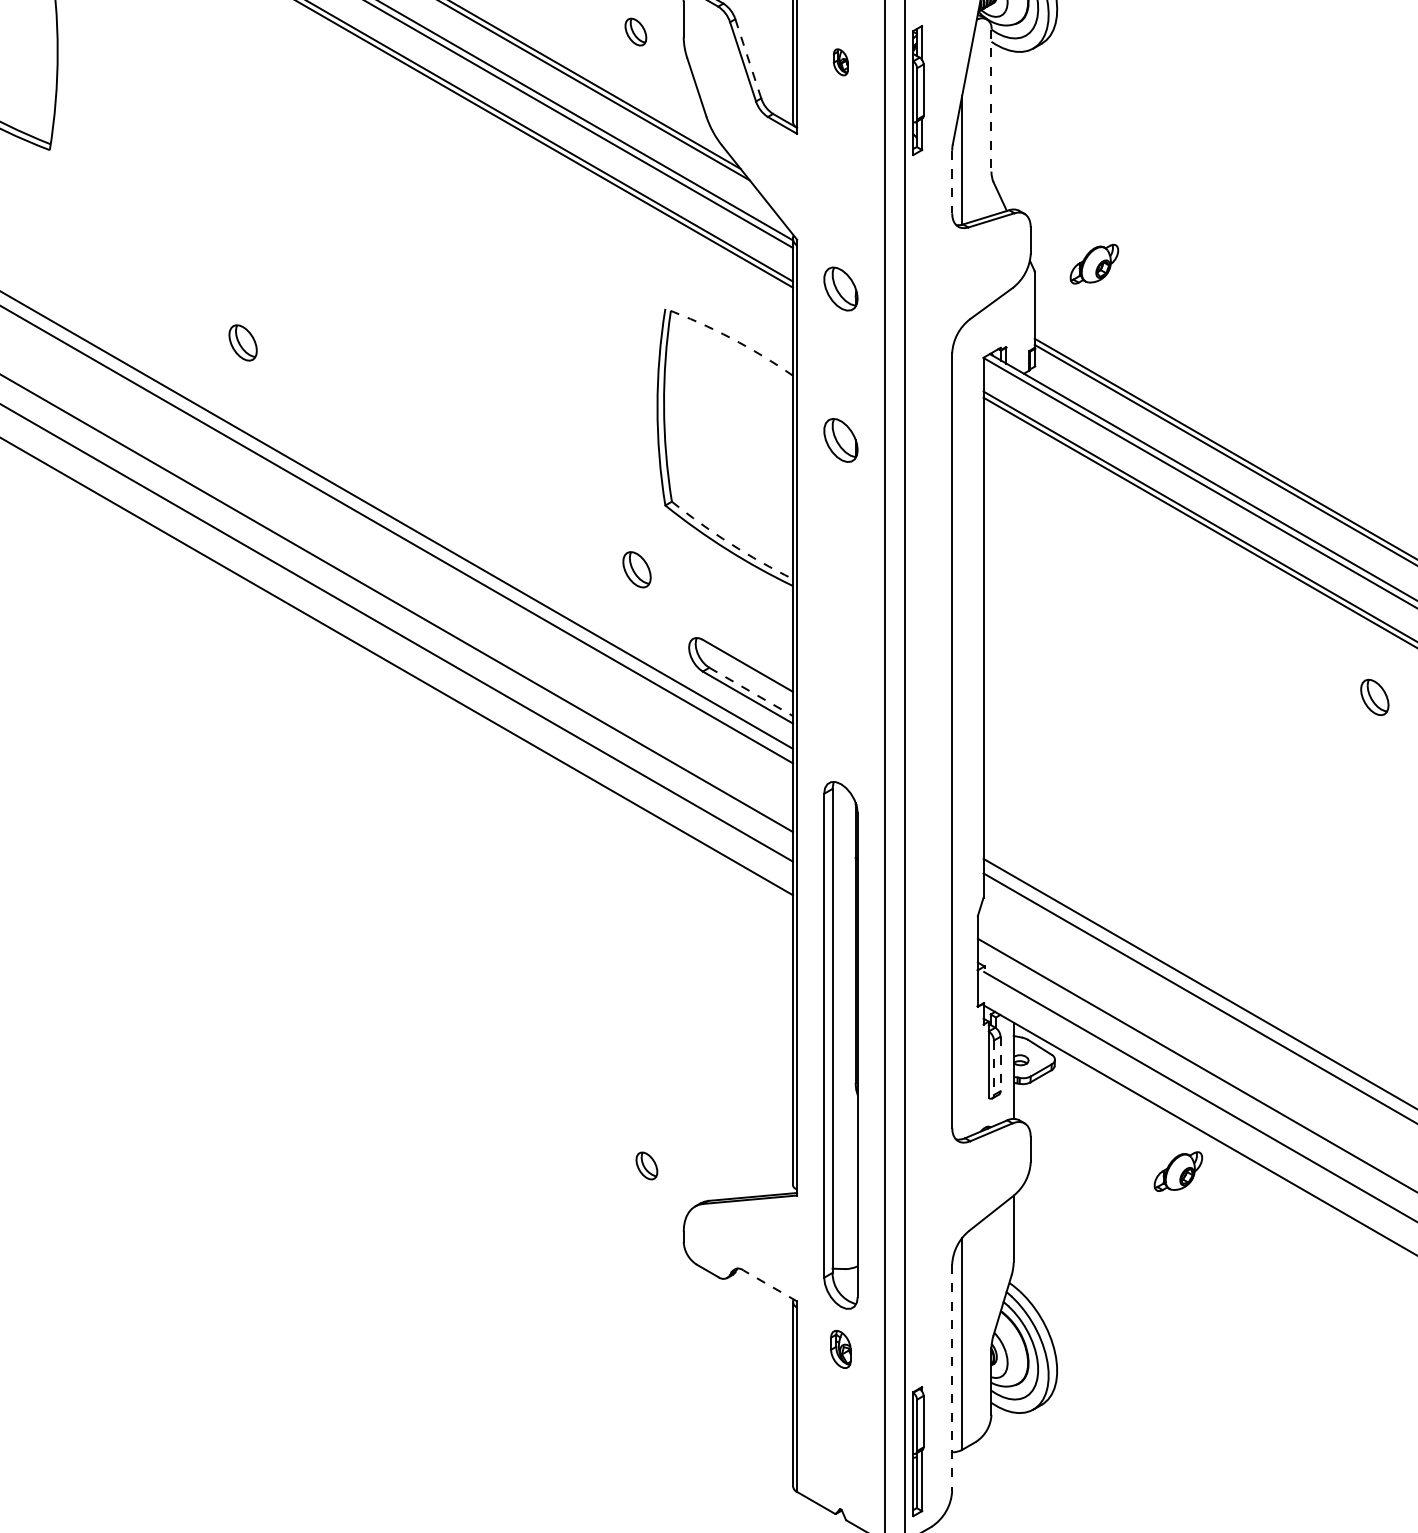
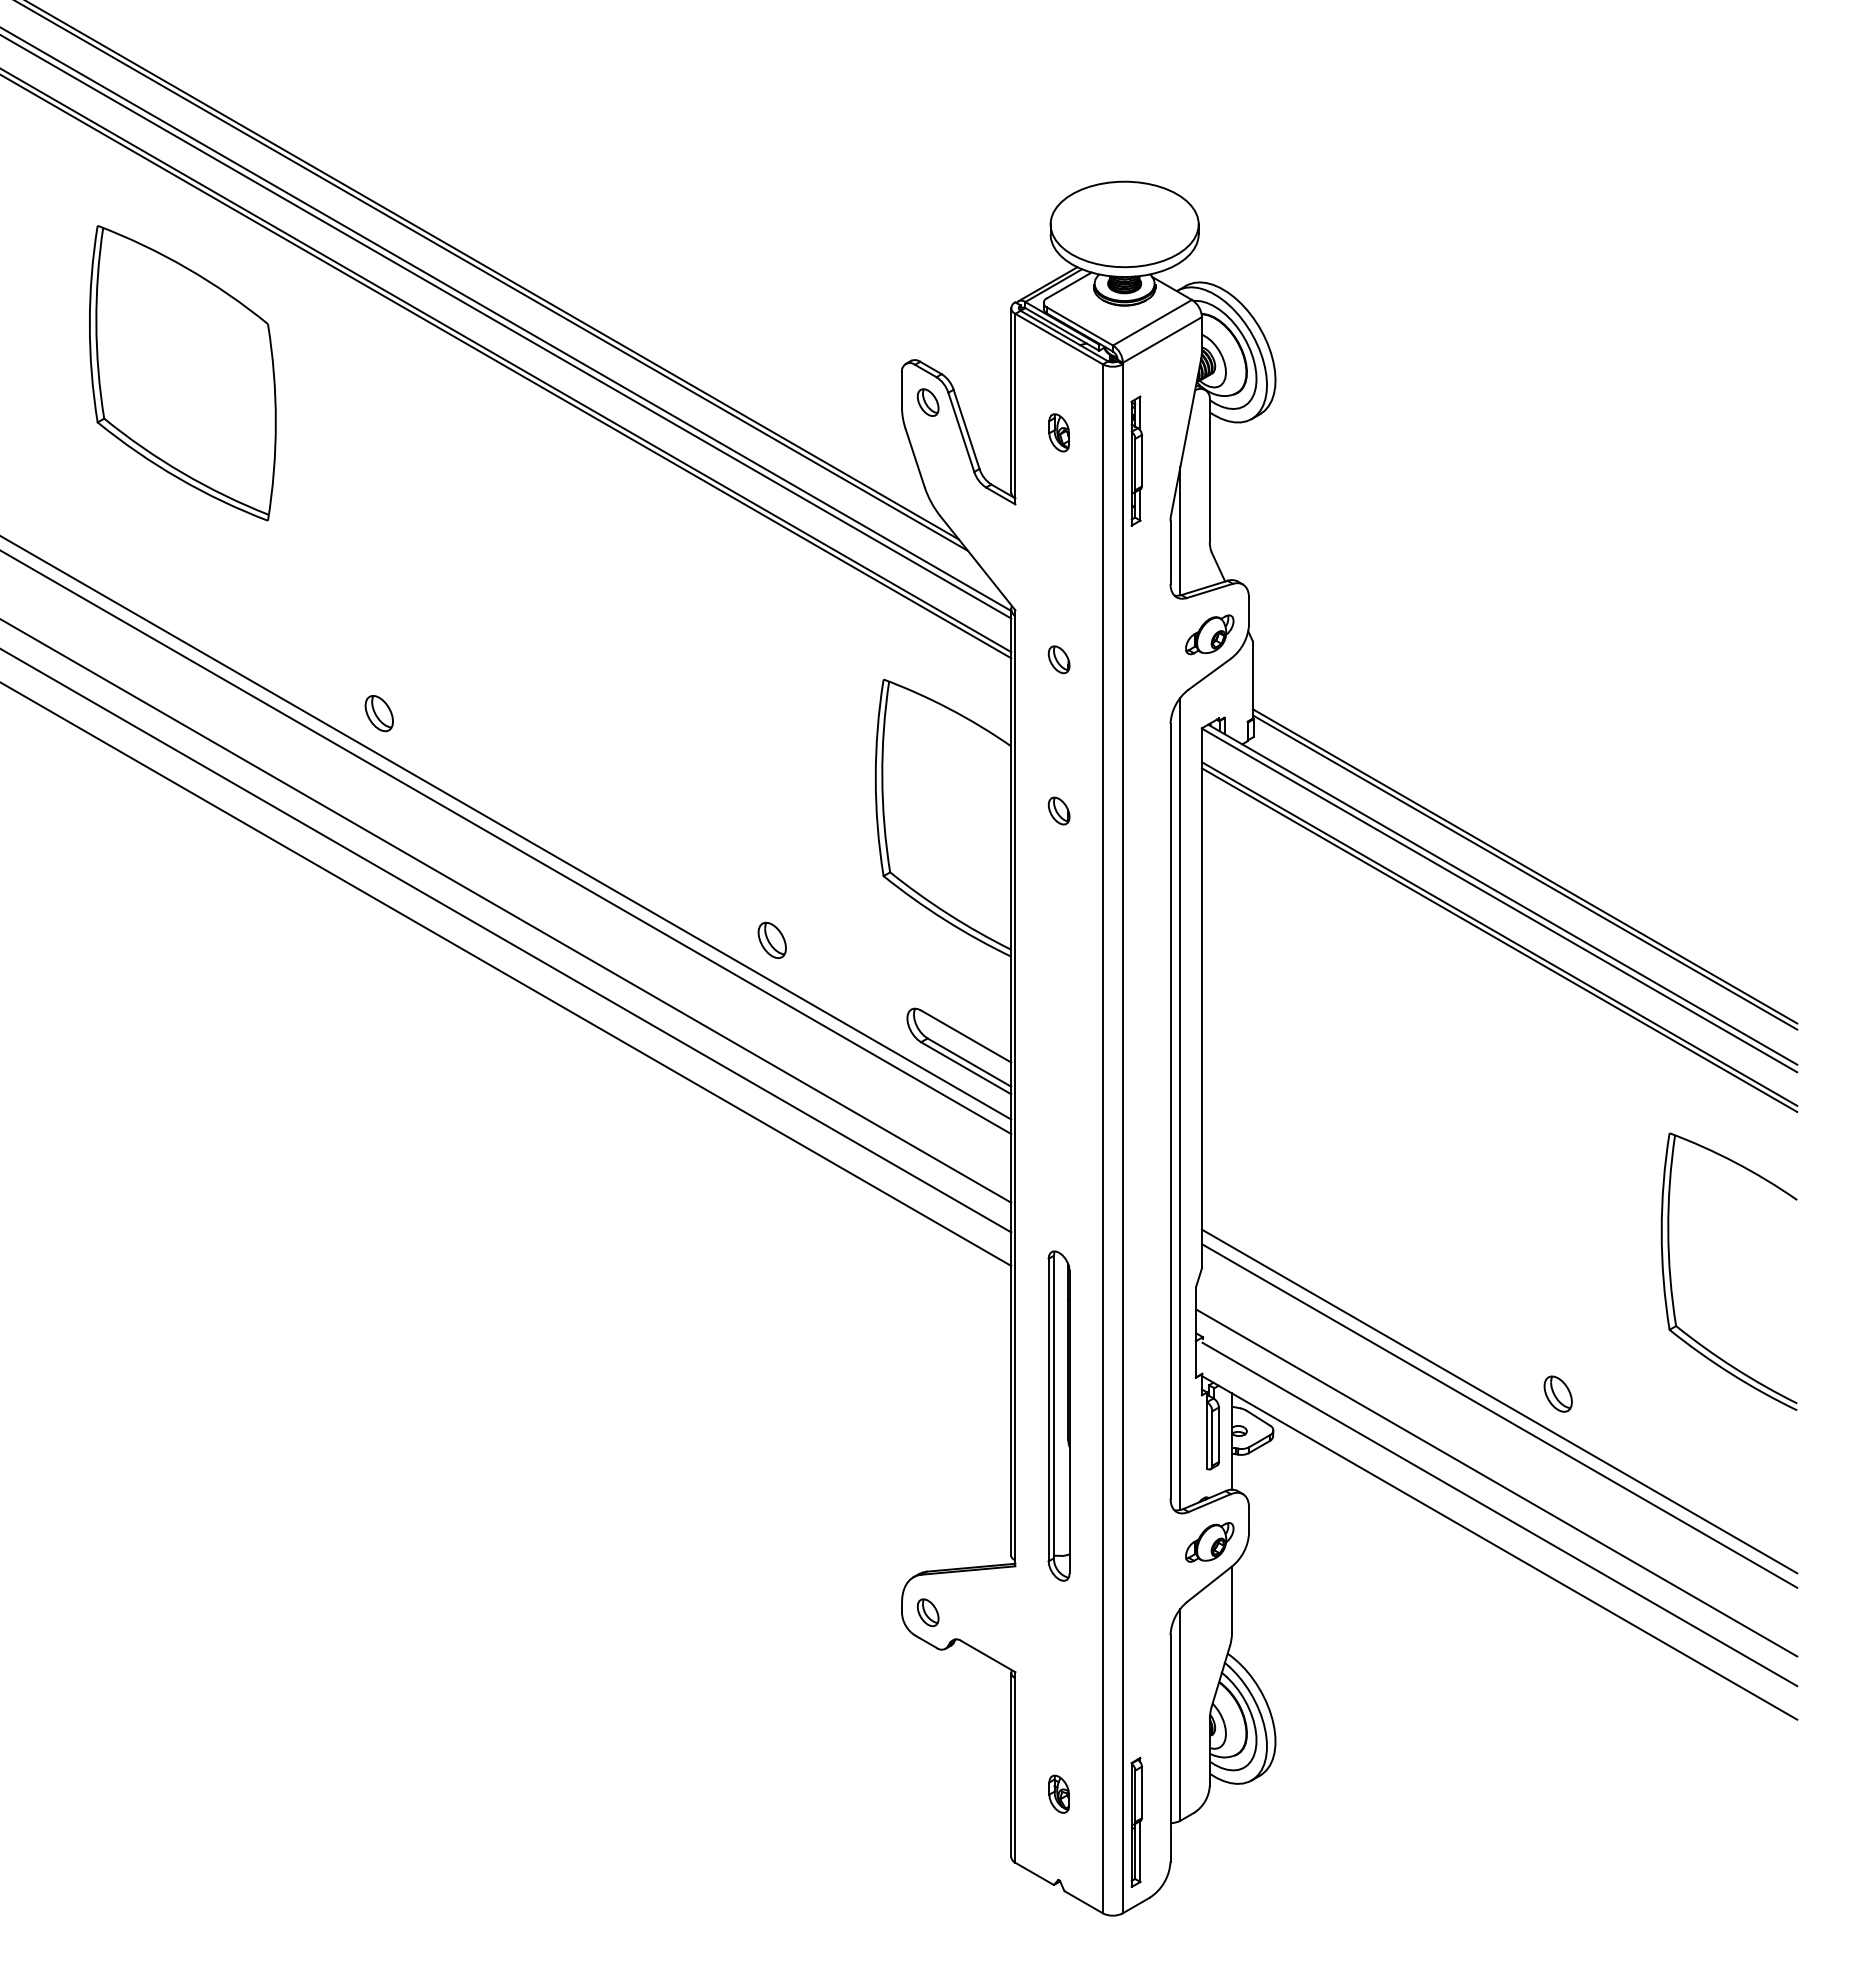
part: (635, 31) -> (927, 402), moved
line: (748, 58) -> (966, 429), dashed -> solid
part: (840, 61) -> (1058, 432), size x1.43
line: (991, 100) -> (1209, 471), dashed -> solid
line: (952, 182) -> (1170, 553), dashed -> solid
part: (1094, 263) -> (1209, 634), moved
part: (840, 288) -> (1058, 659), size x0.62
arc: (731, 337) -> (949, 708), dashed -> solid
part: (242, 342) -> (378, 713), moved
part: (840, 439) -> (1058, 810), size x0.62
arc: (730, 543) -> (948, 914), dashed -> solid
part: (636, 568) -> (771, 939), moved
line: (751, 691) -> (969, 1062), dashed -> solid
part: (1374, 696) -> (1557, 1393), moved
line: (962, 732) -> (1180, 1103), added
part: (840, 1044) -> (1058, 1415), size x0.62
line: (1000, 1064) -> (1218, 1435), dashed -> solid
line: (994, 1068) -> (1212, 1439), dashed -> solid
part: (646, 1165) -> (927, 1612), moved
part: (1178, 1171) -> (1209, 1542), moved
line: (770, 1285) -> (988, 1656), dashed -> solid
part: (840, 1348) -> (1058, 1793), moved
line: (952, 1377) -> (1170, 1748), dashed -> solid

